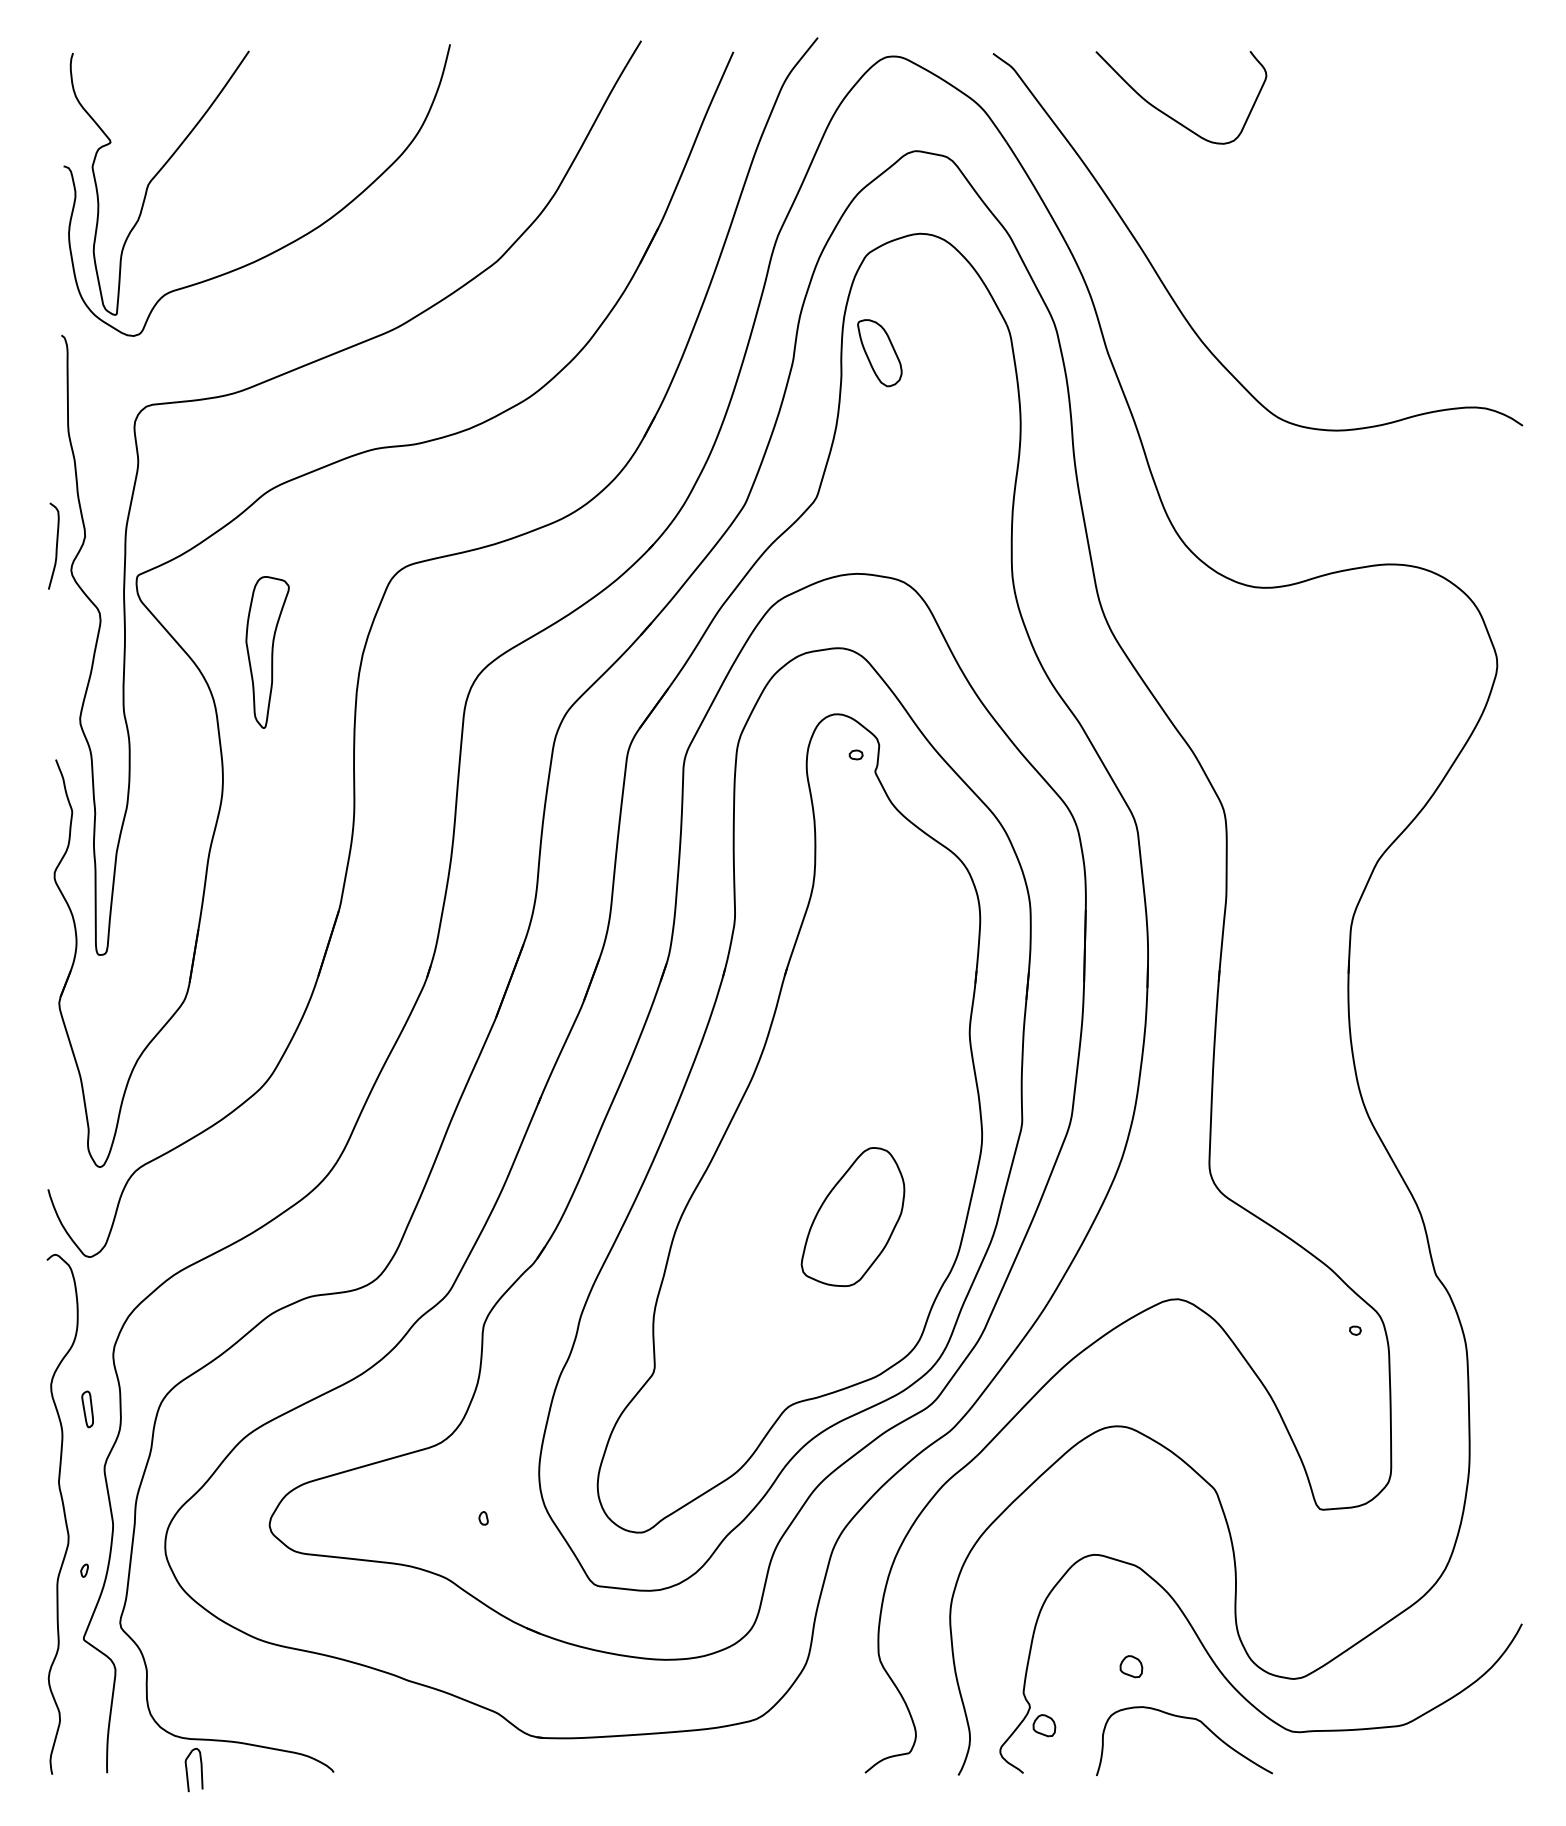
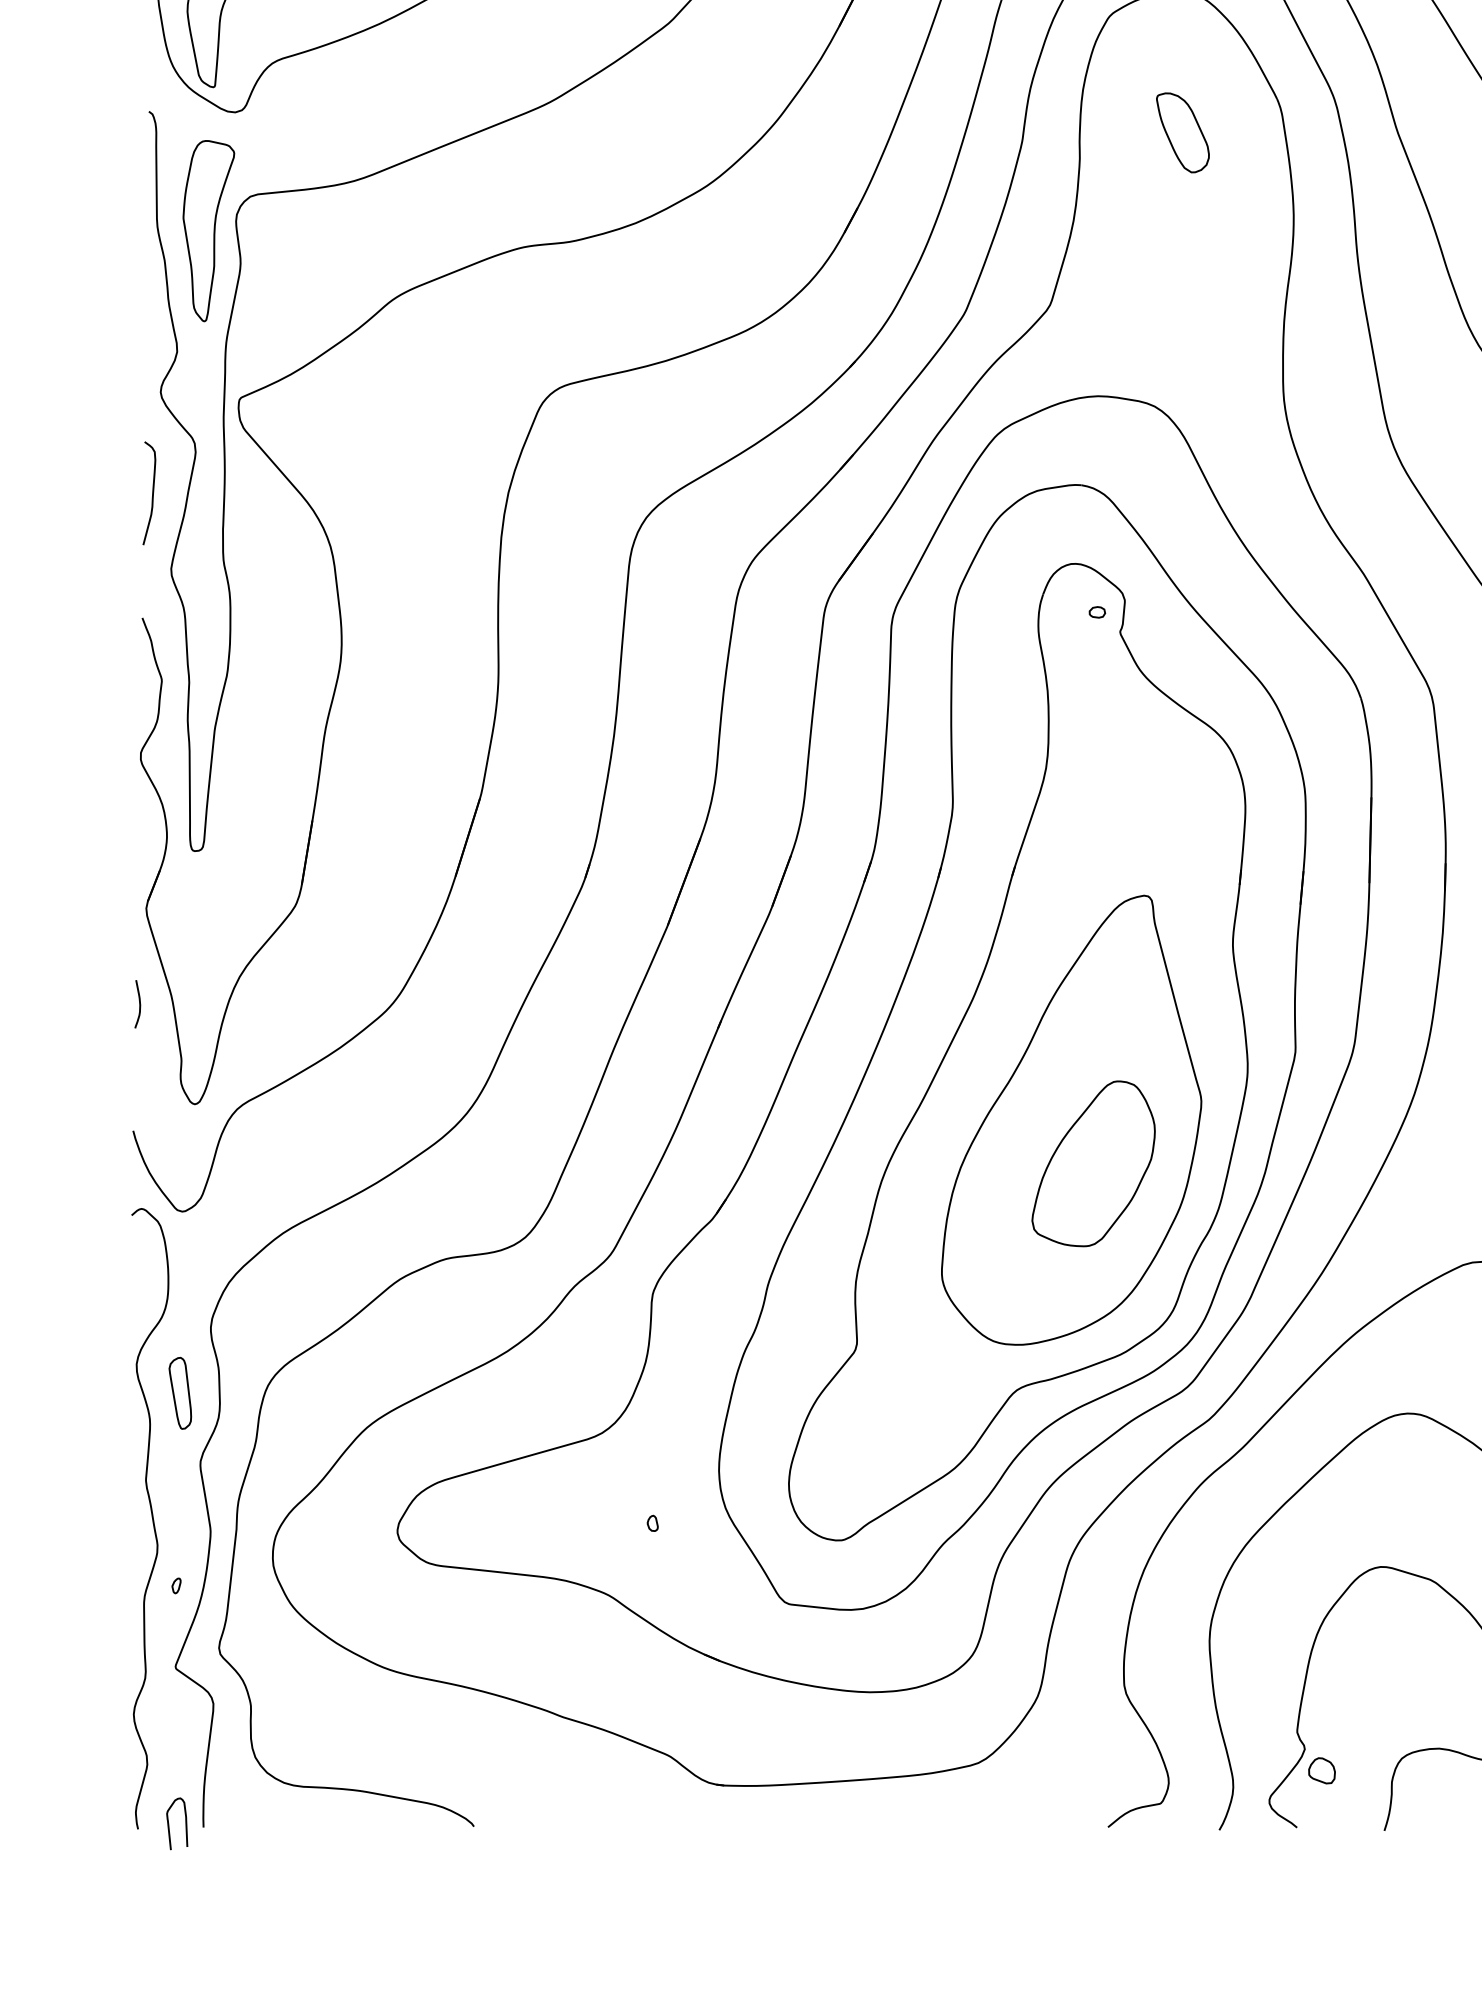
part: (879, 353) -> (1182, 133), moved
curve: (55, 547) -> (151, 494), moved
part: (267, 652) -> (208, 231), moved
curve: (53, 1083) -> (139, 1004), added
part: (834, 1180) -> (1071, 1120), added
part: (87, 1409) -> (180, 1393), size x1.67
part: (1131, 1666) -> (1425, 1700), removed
curve: (187, 1769) -> (169, 1823), moved

